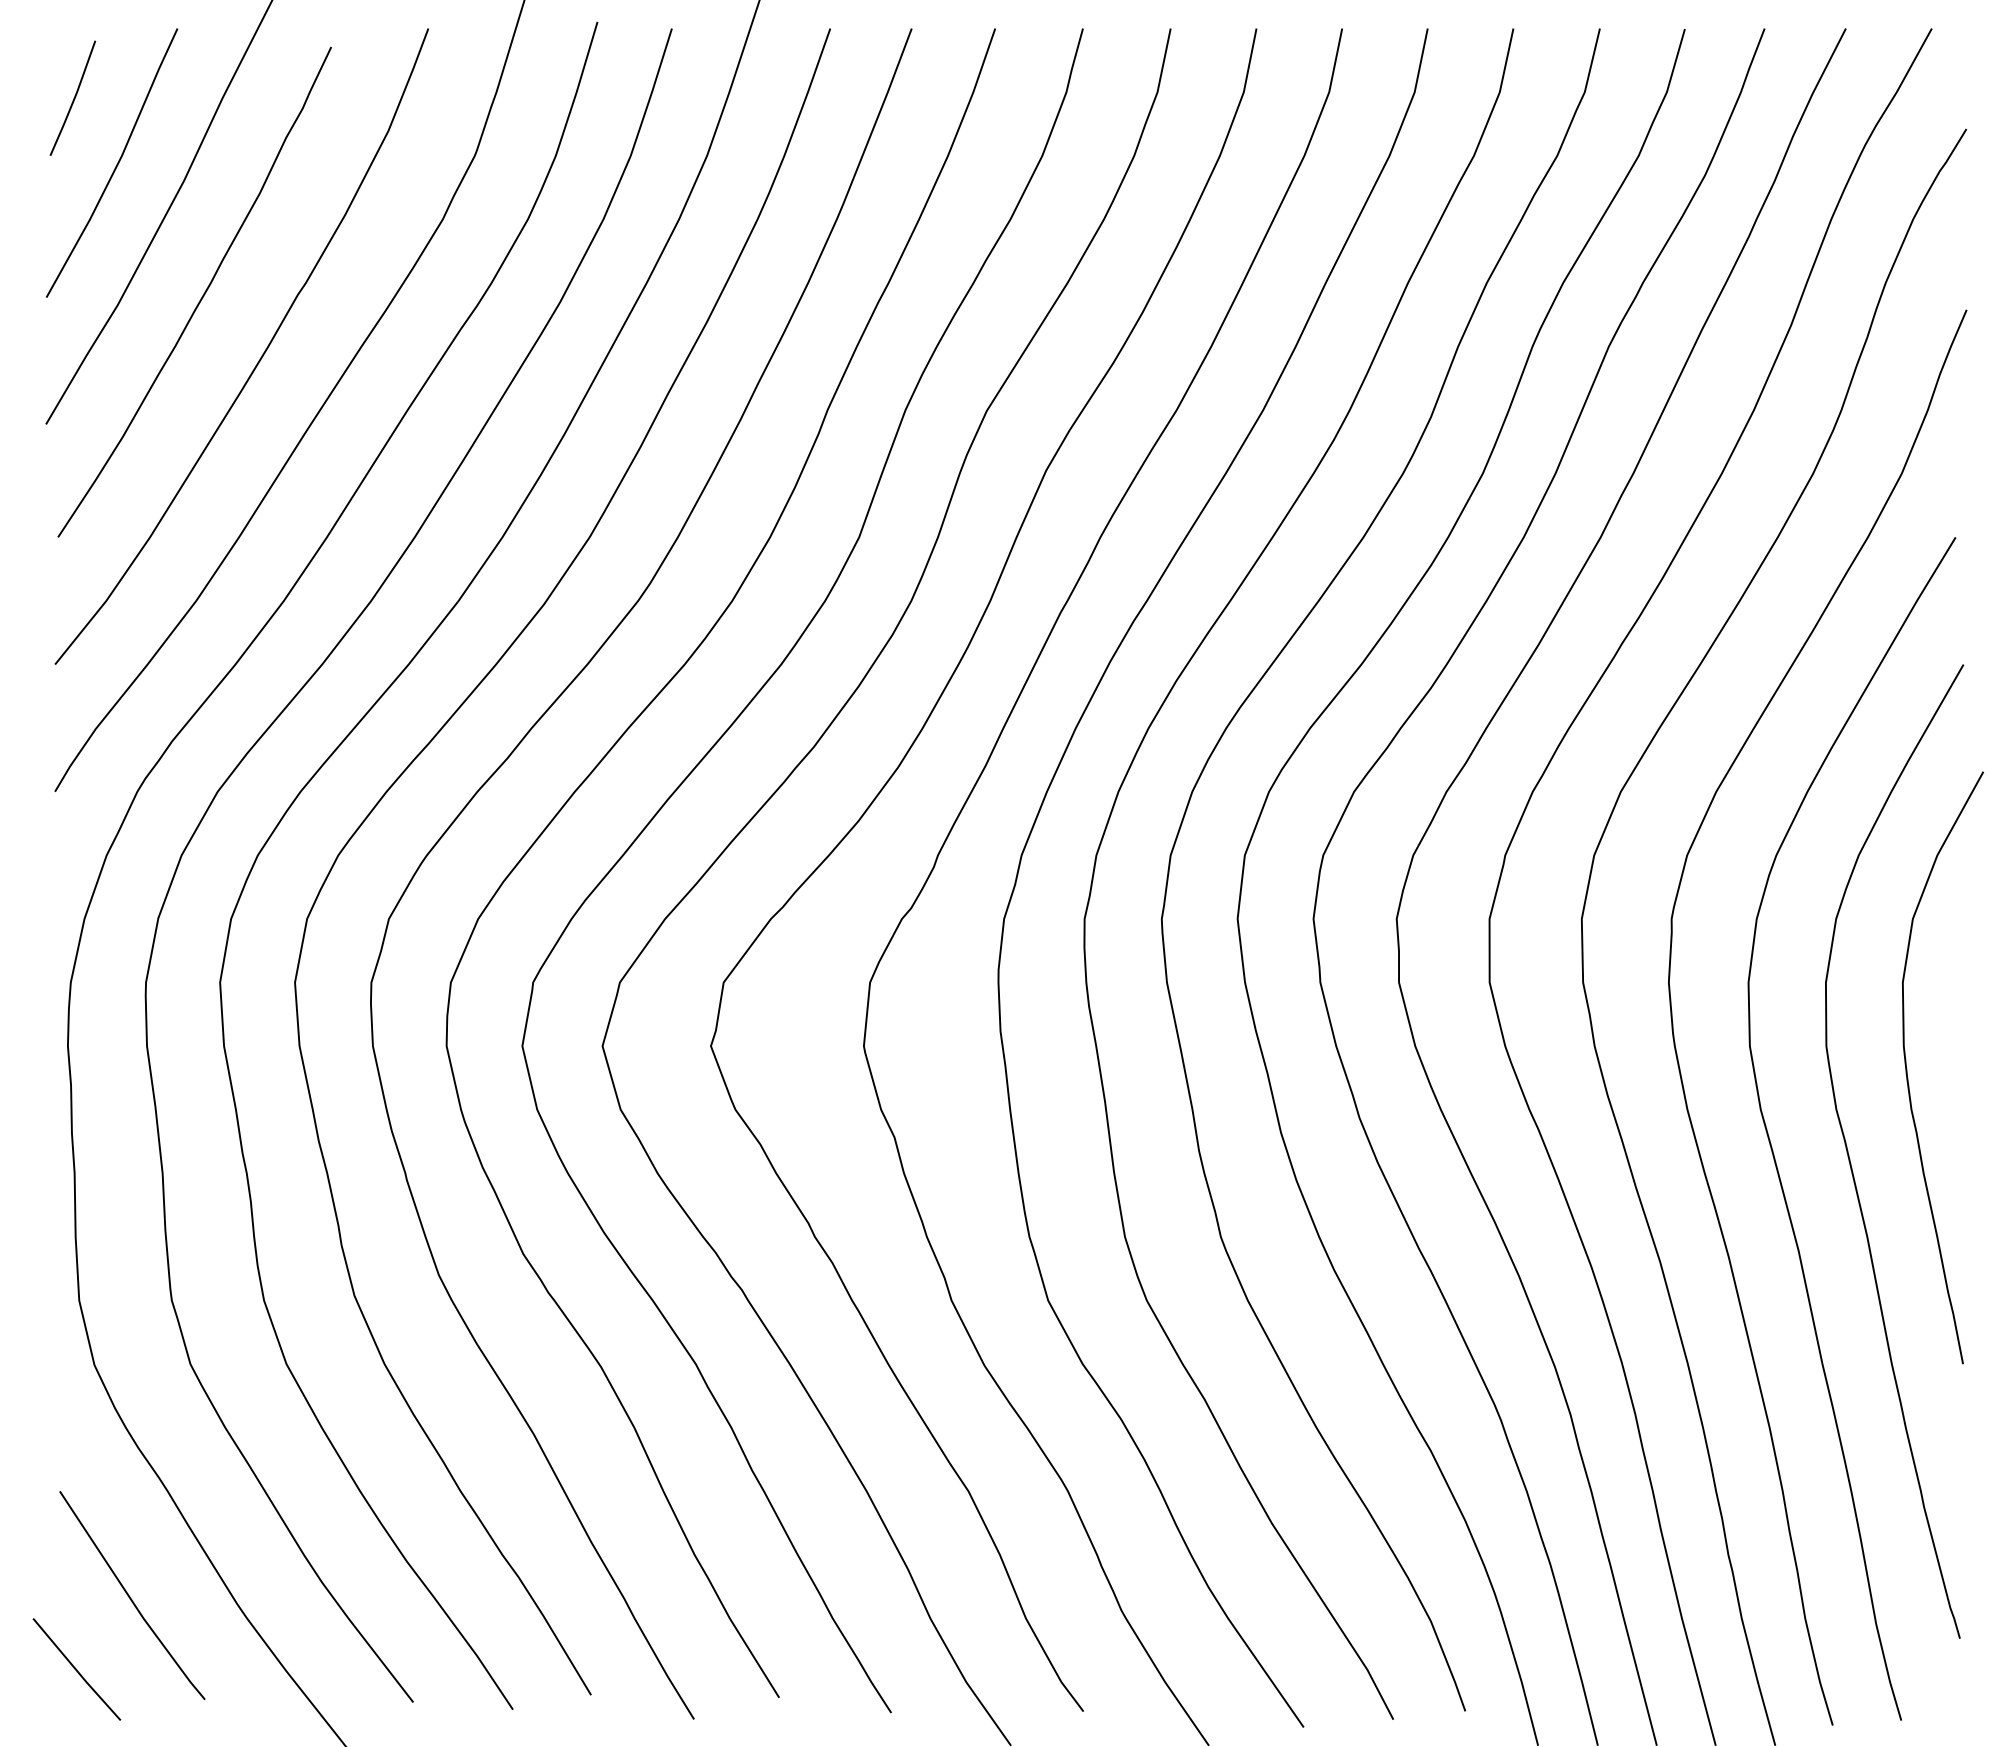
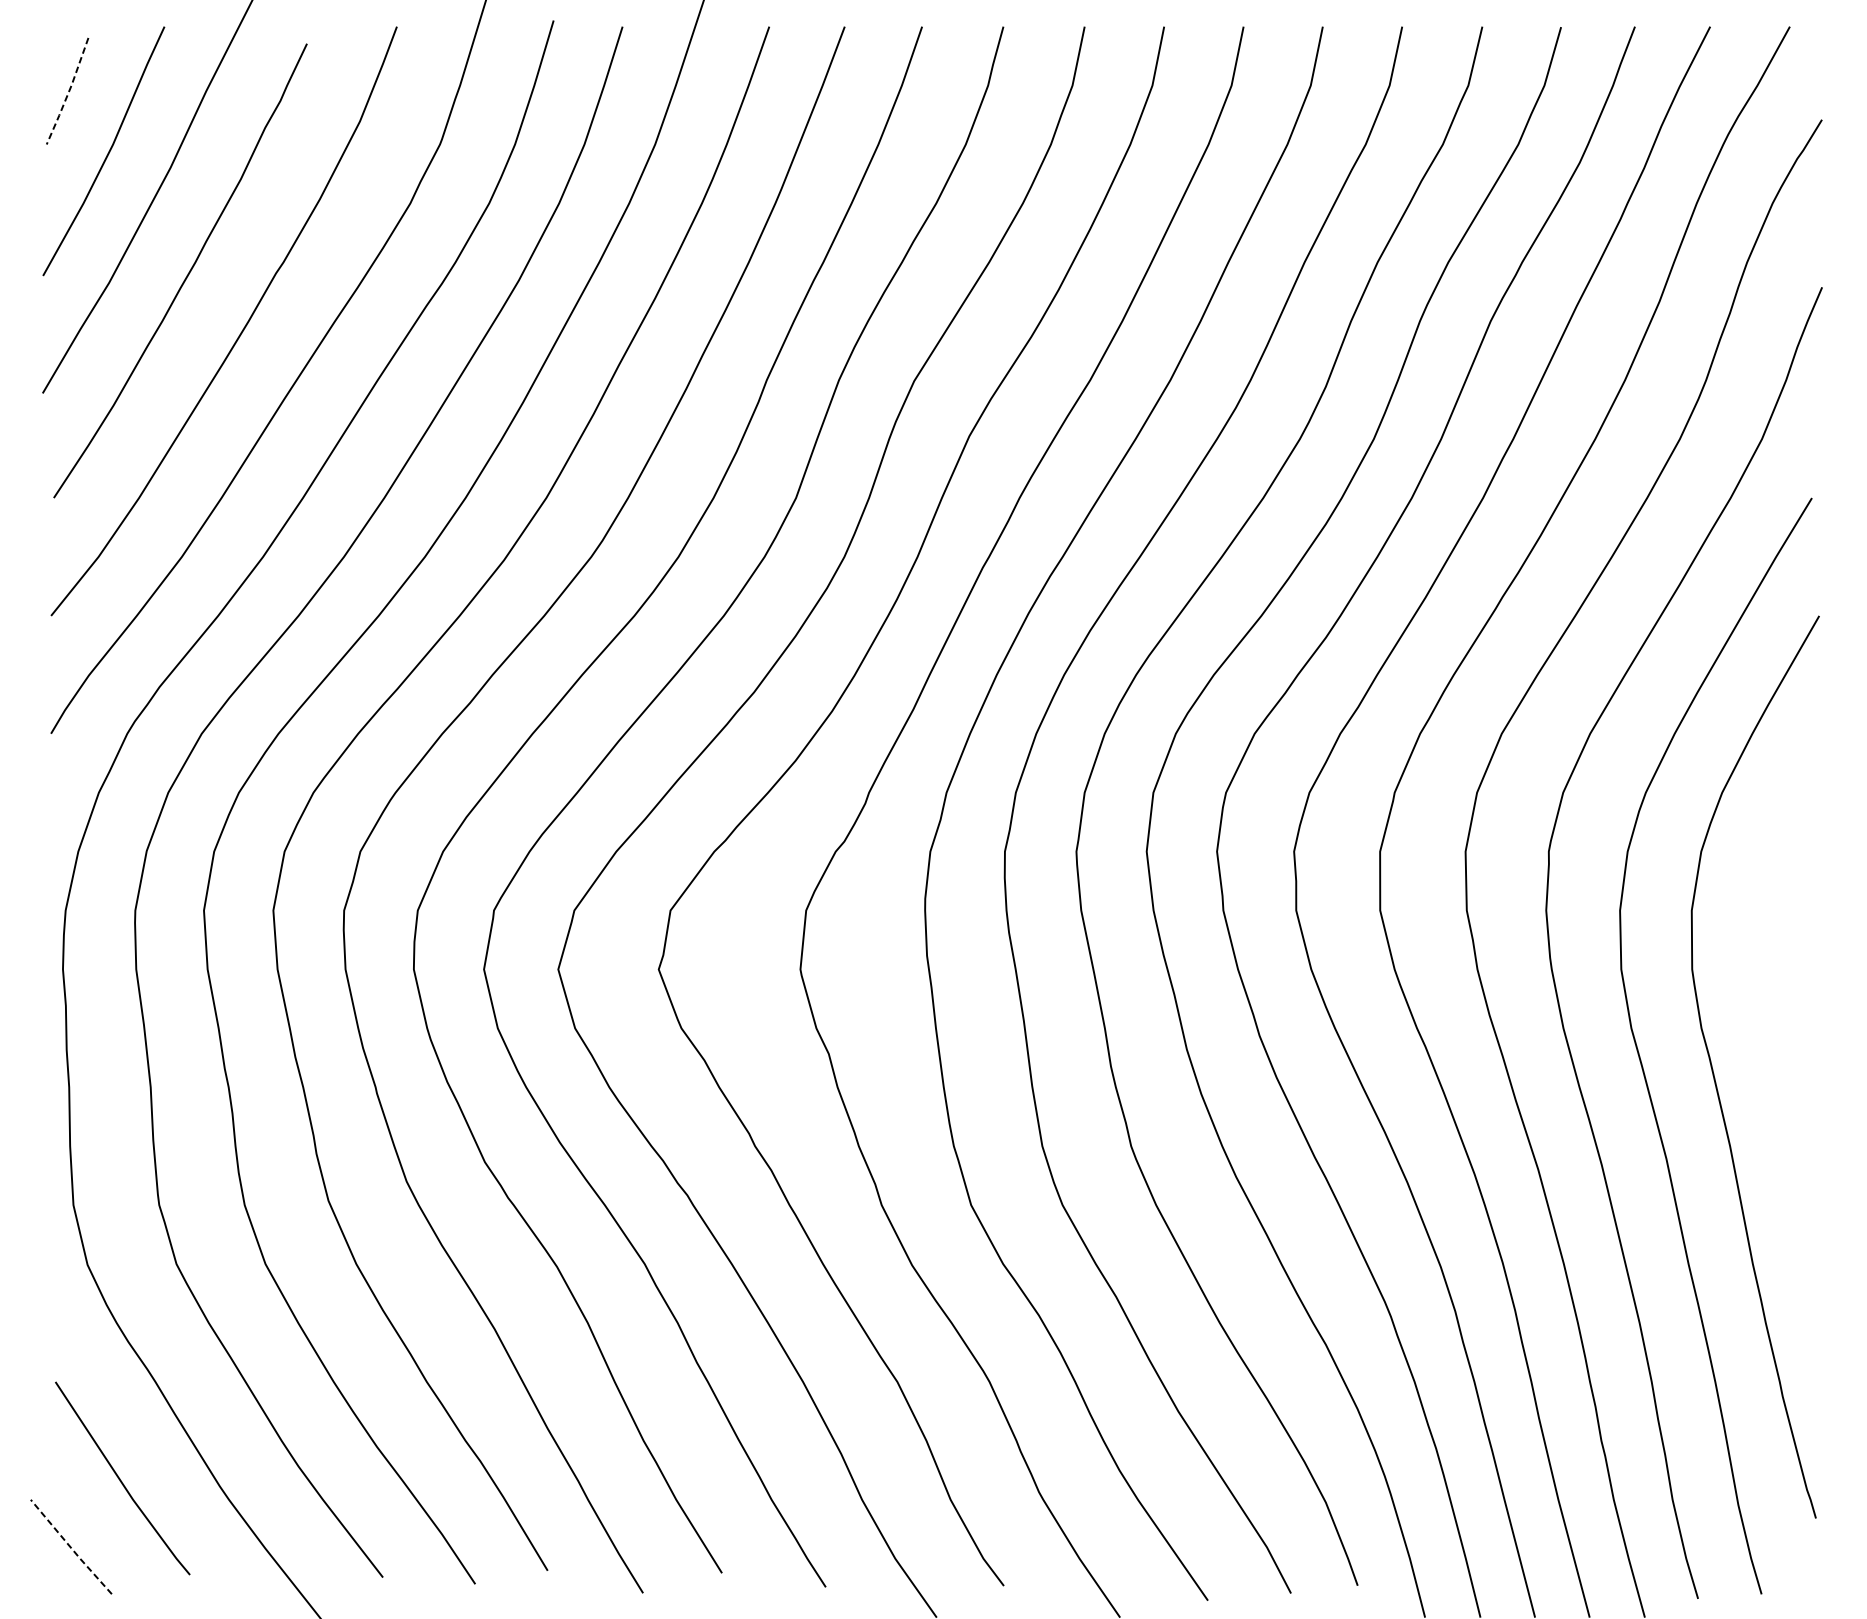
line: (74, 99) -> (69, 92), solid -> dashed
curve: (1907, 1068) -> (1767, 990), removed
line: (76, 1670) -> (70, 1547), solid -> dashed

